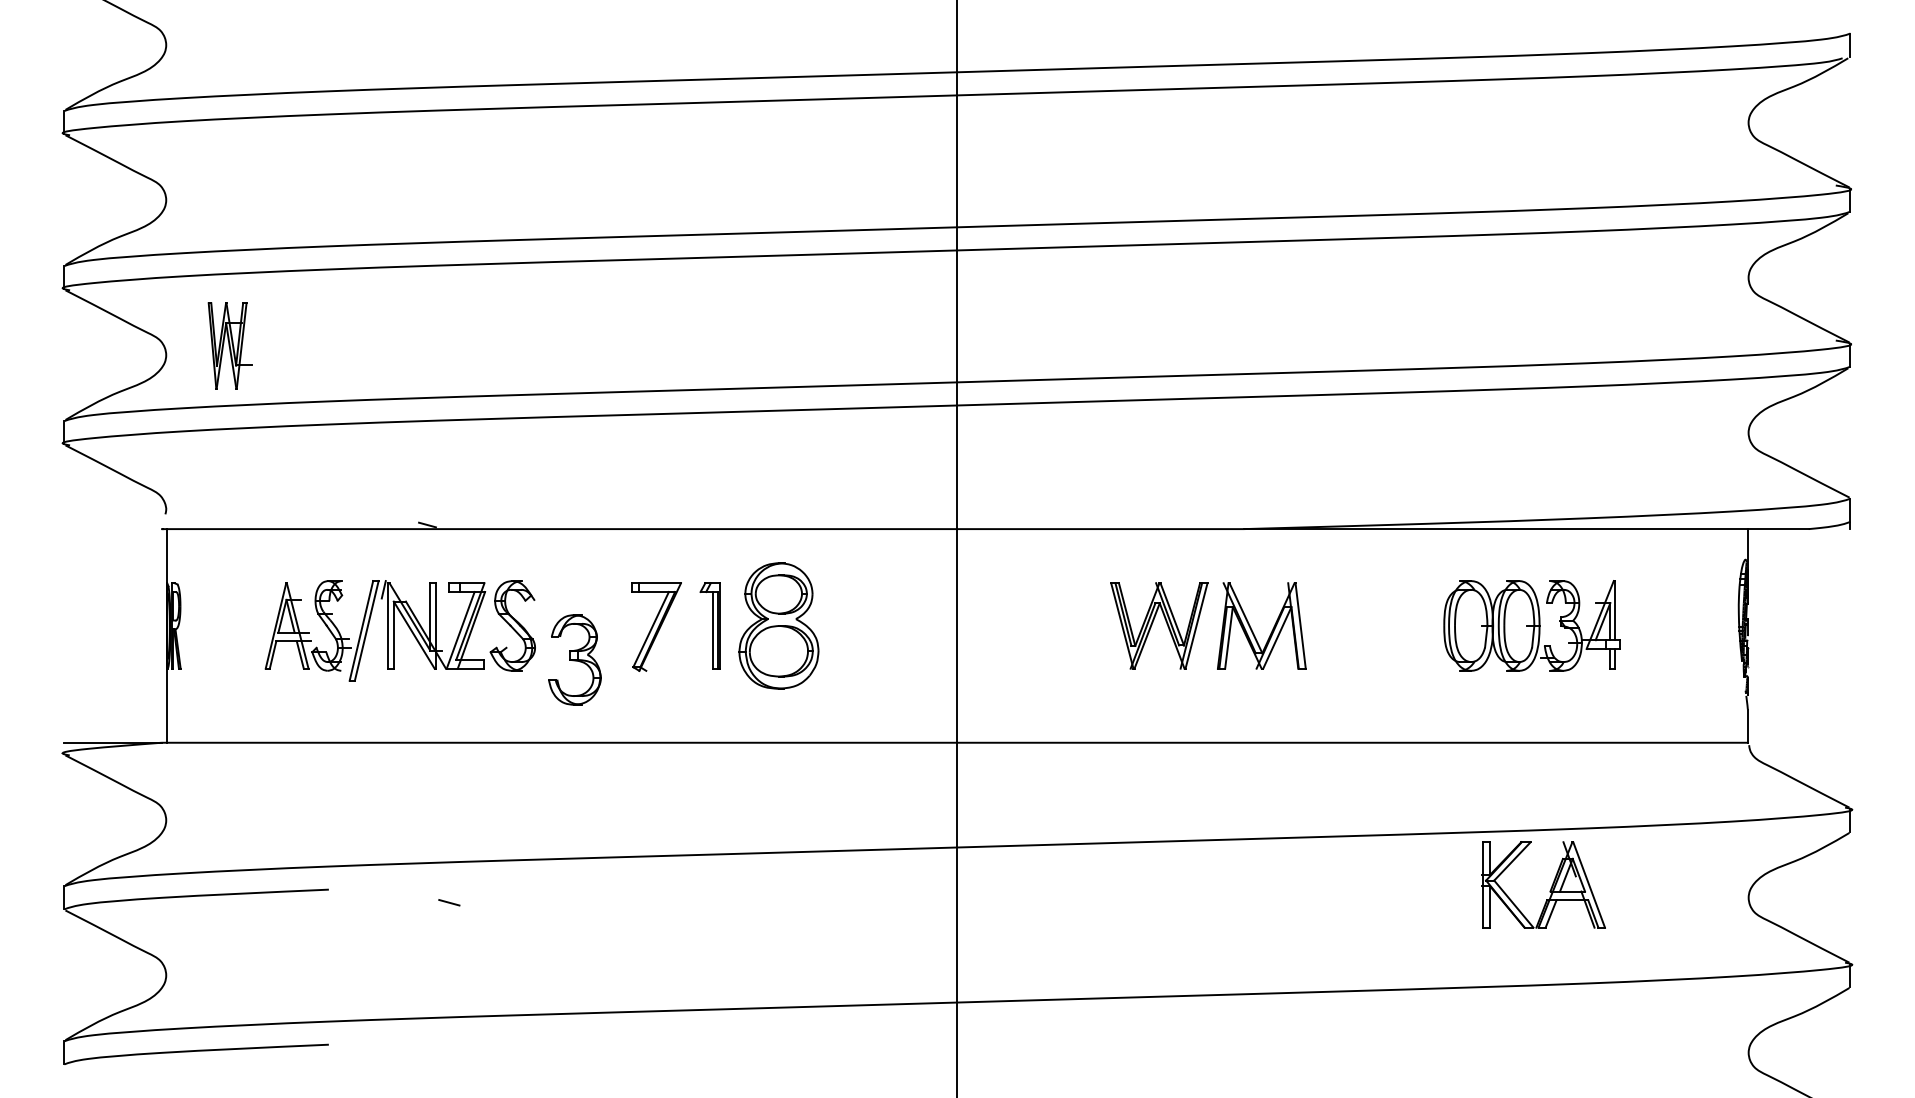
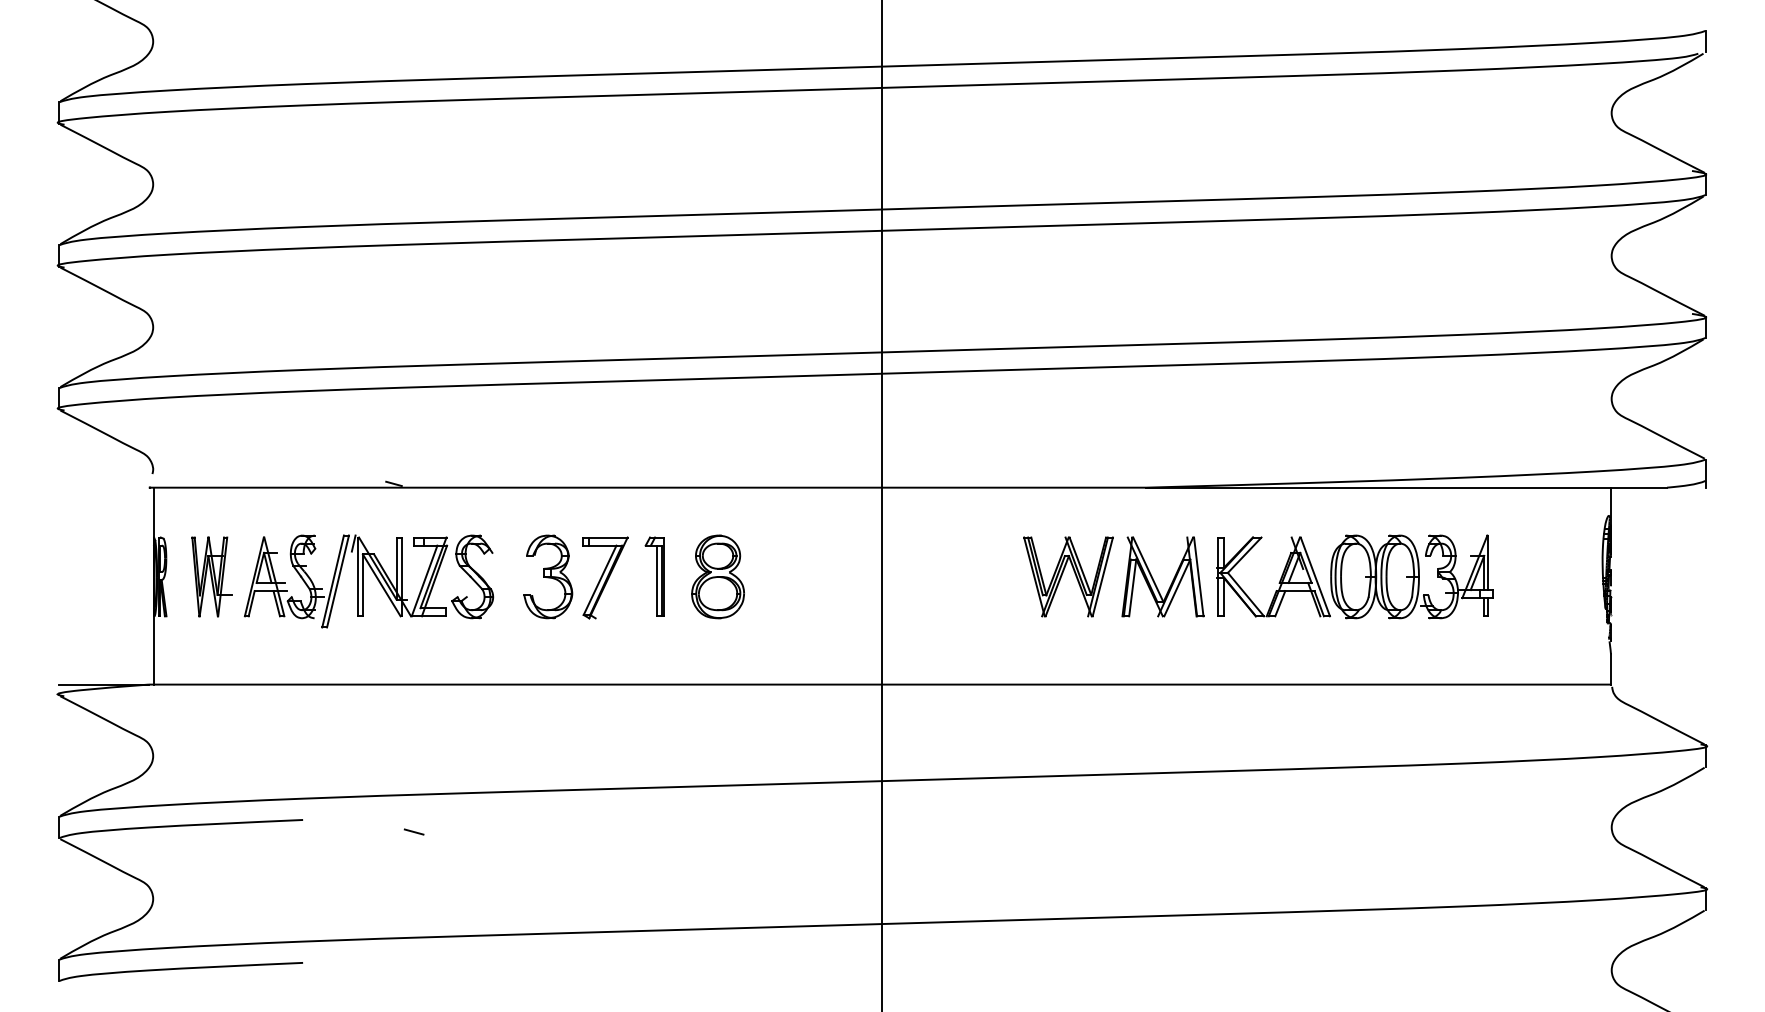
part: (229, 345) -> (211, 576), moved
part: (779, 625) -> (718, 576), size x0.71
part: (574, 659) -> (547, 576), moved
part: (1551, 885) -> (1280, 577), moved

